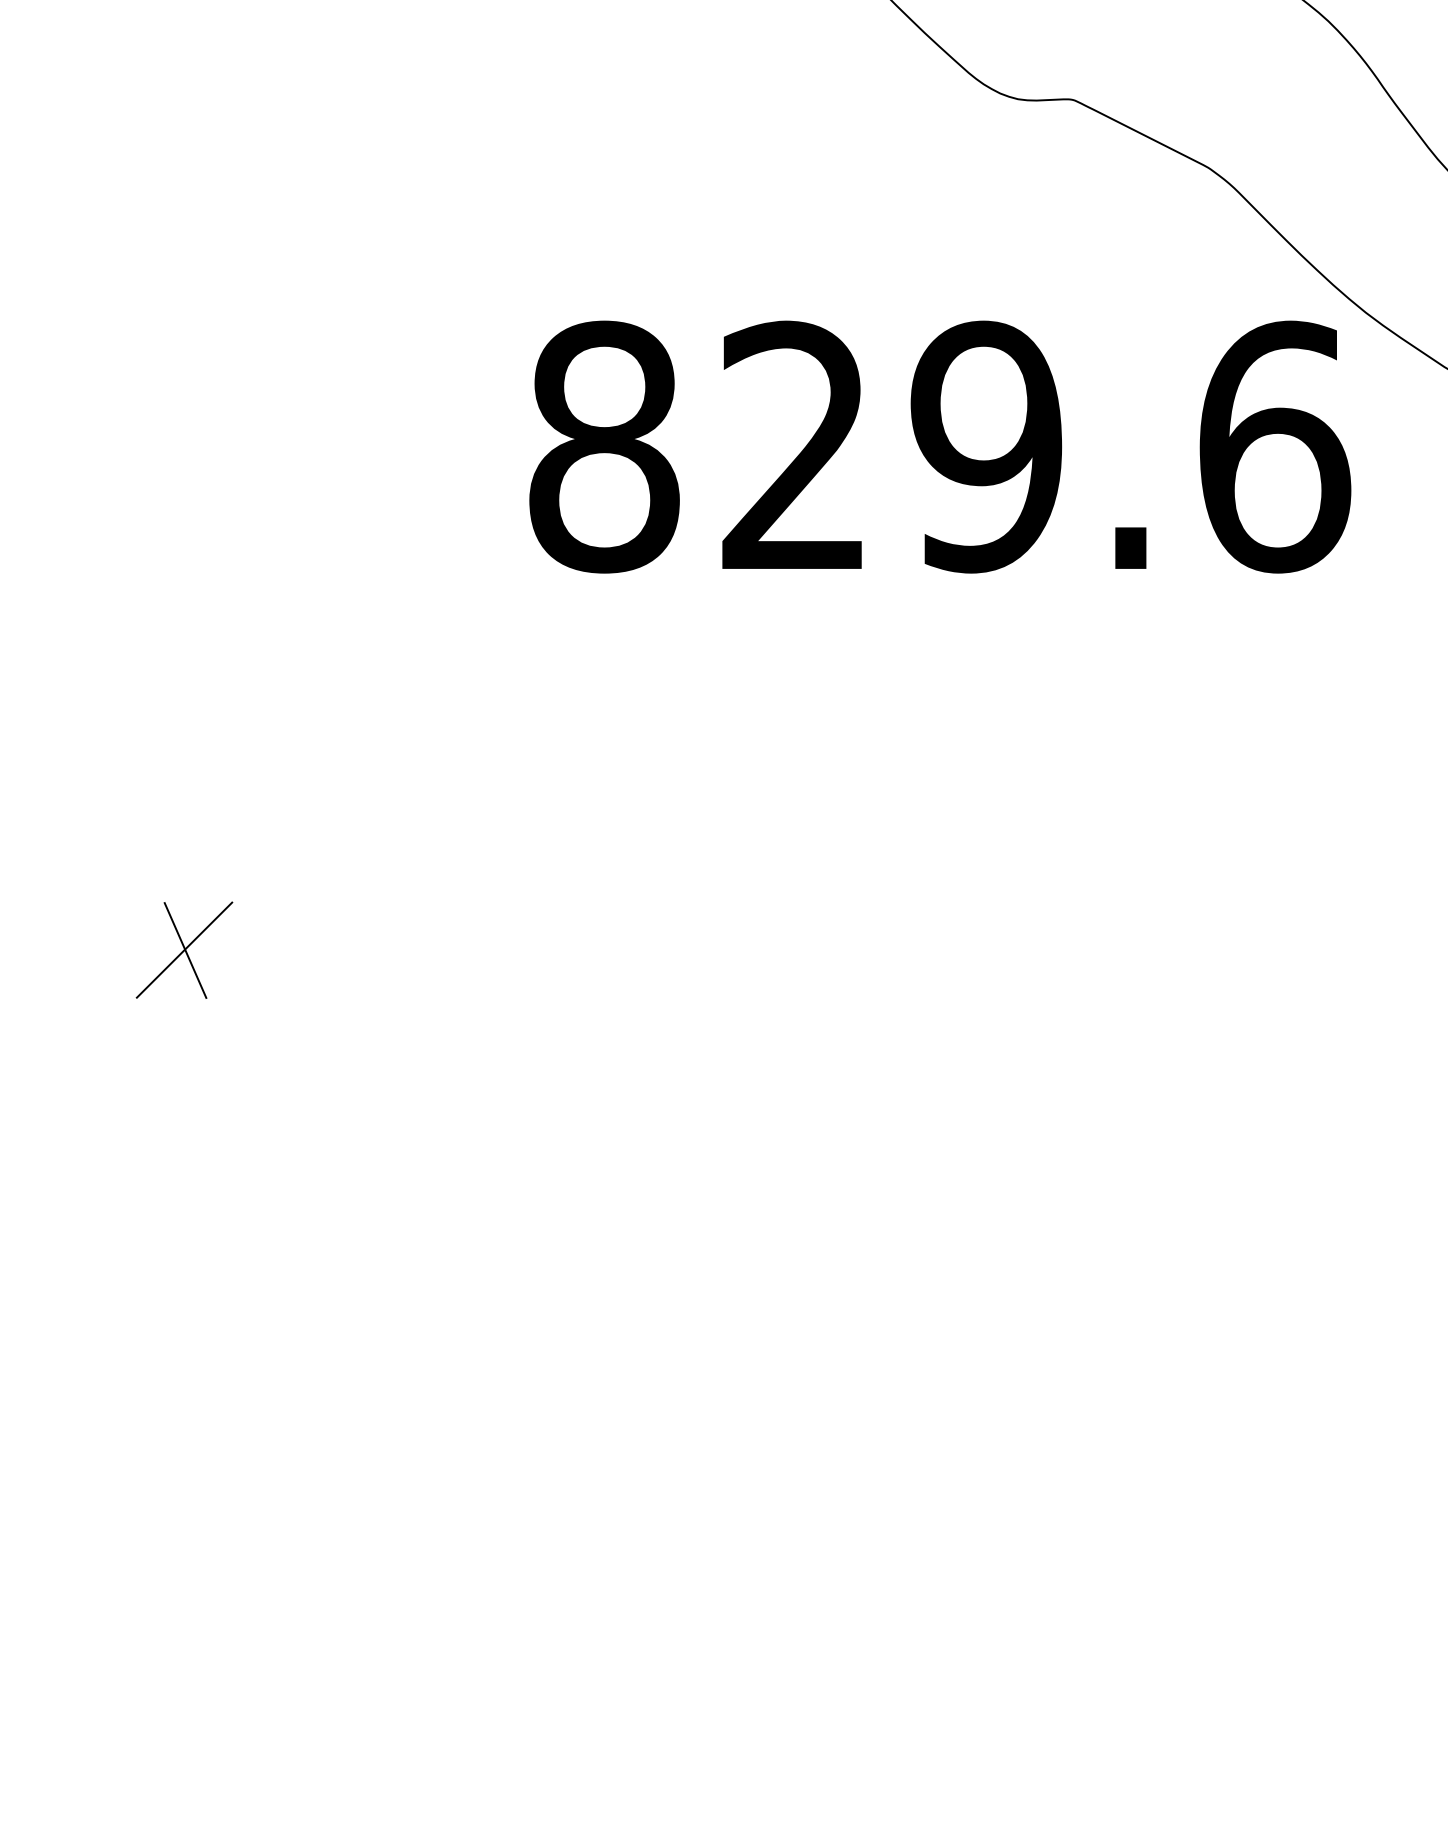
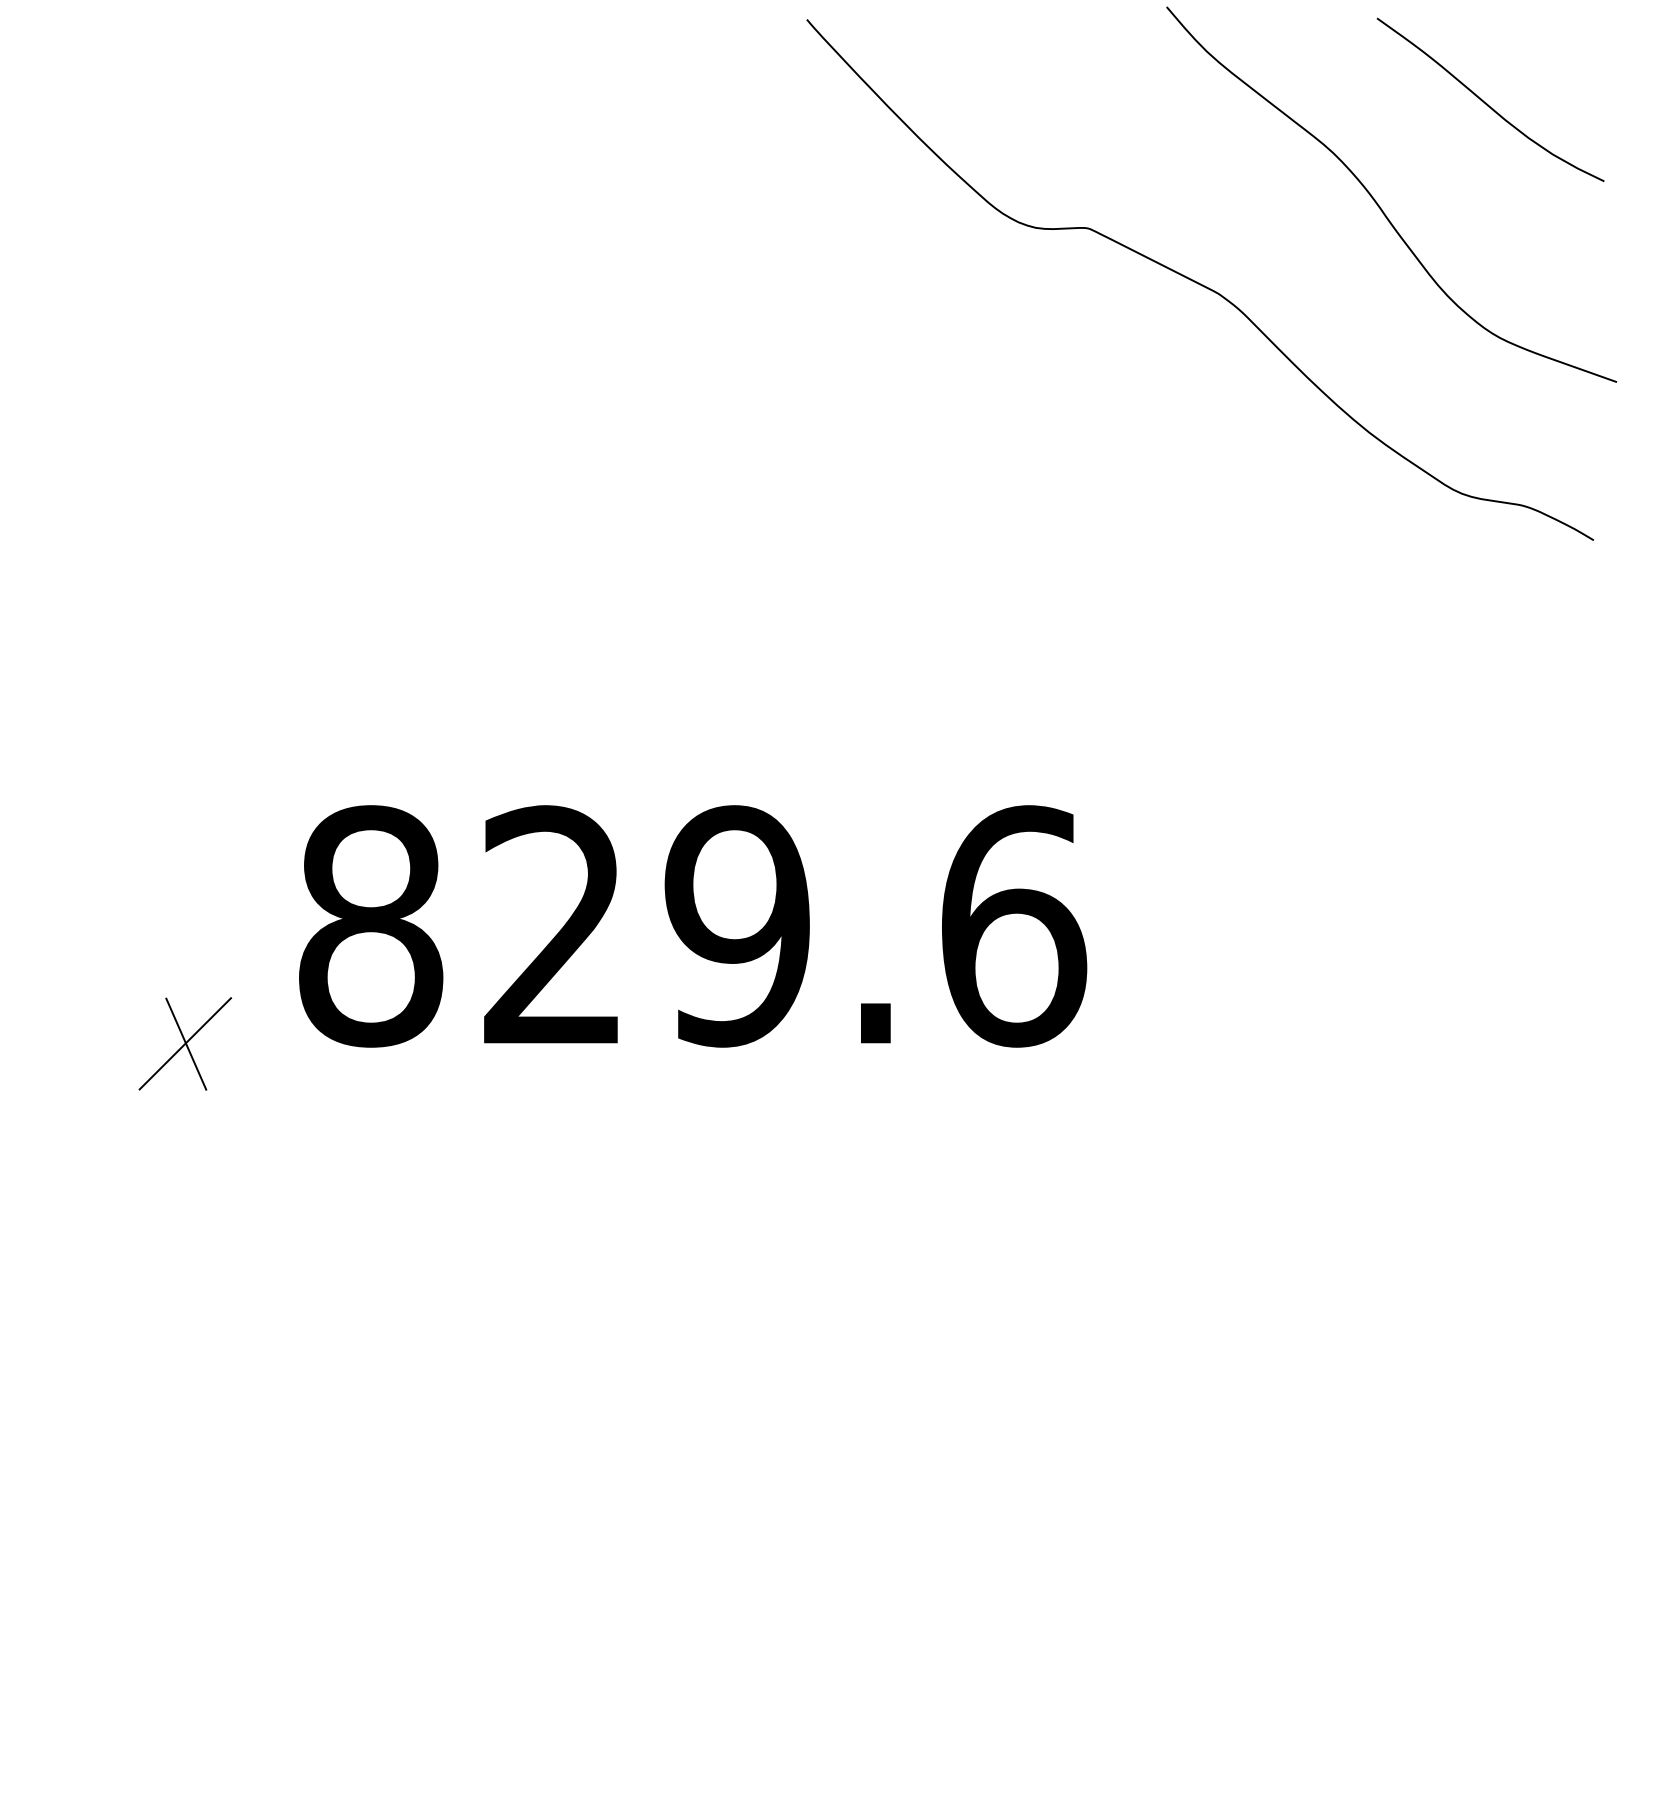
text: (940, 447) -> (693, 926), moved
part: (184, 949) -> (185, 1043), moved

